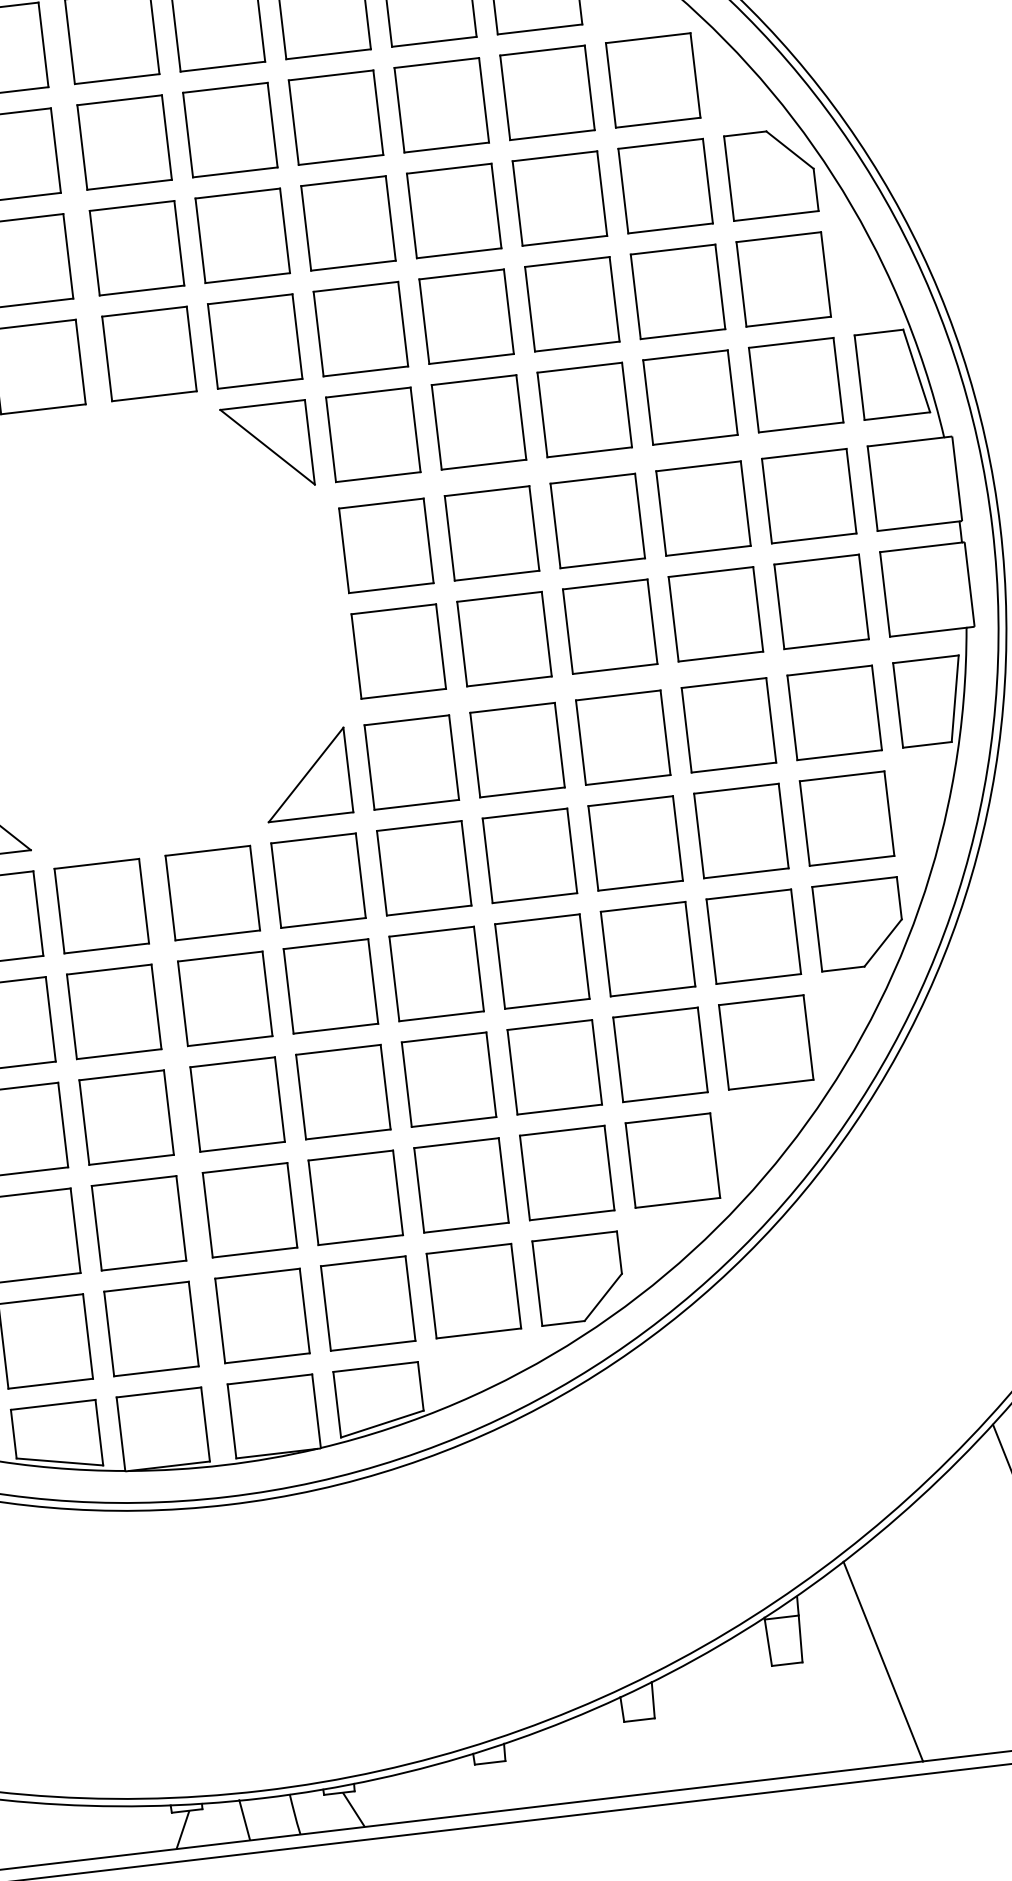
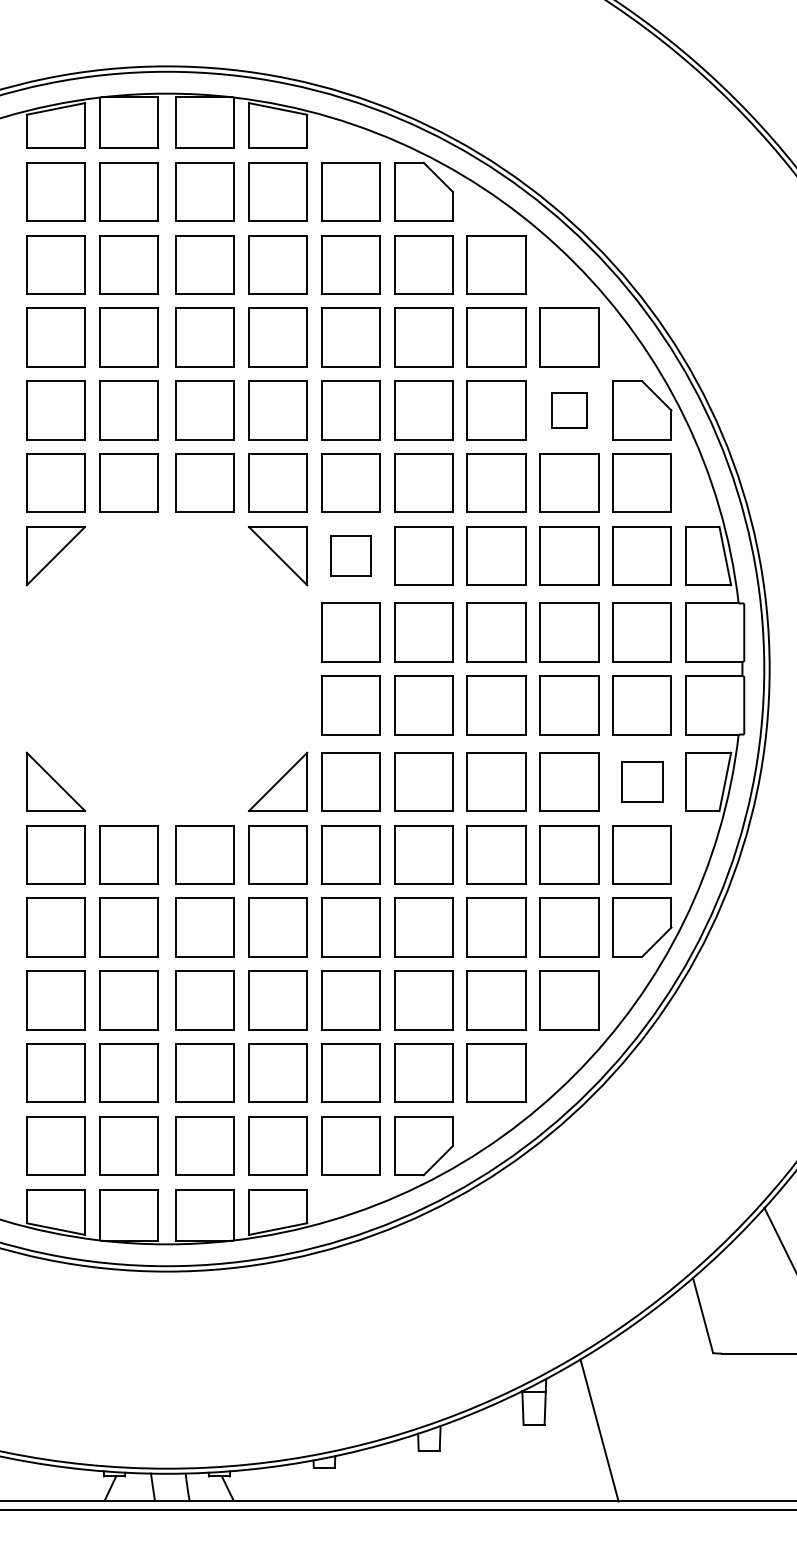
part: (665, 186) -> (569, 410), size x0.6
part: (372, 434) -> (350, 555), size x0.7
part: (833, 712) -> (641, 781), size x0.7

